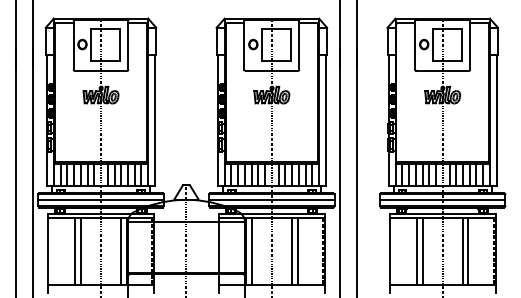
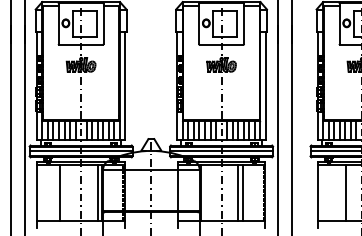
line: (81, 251) -> (65, 193), removed
line: (251, 251) -> (204, 193), removed
line: (417, 251) -> (341, 193), removed

